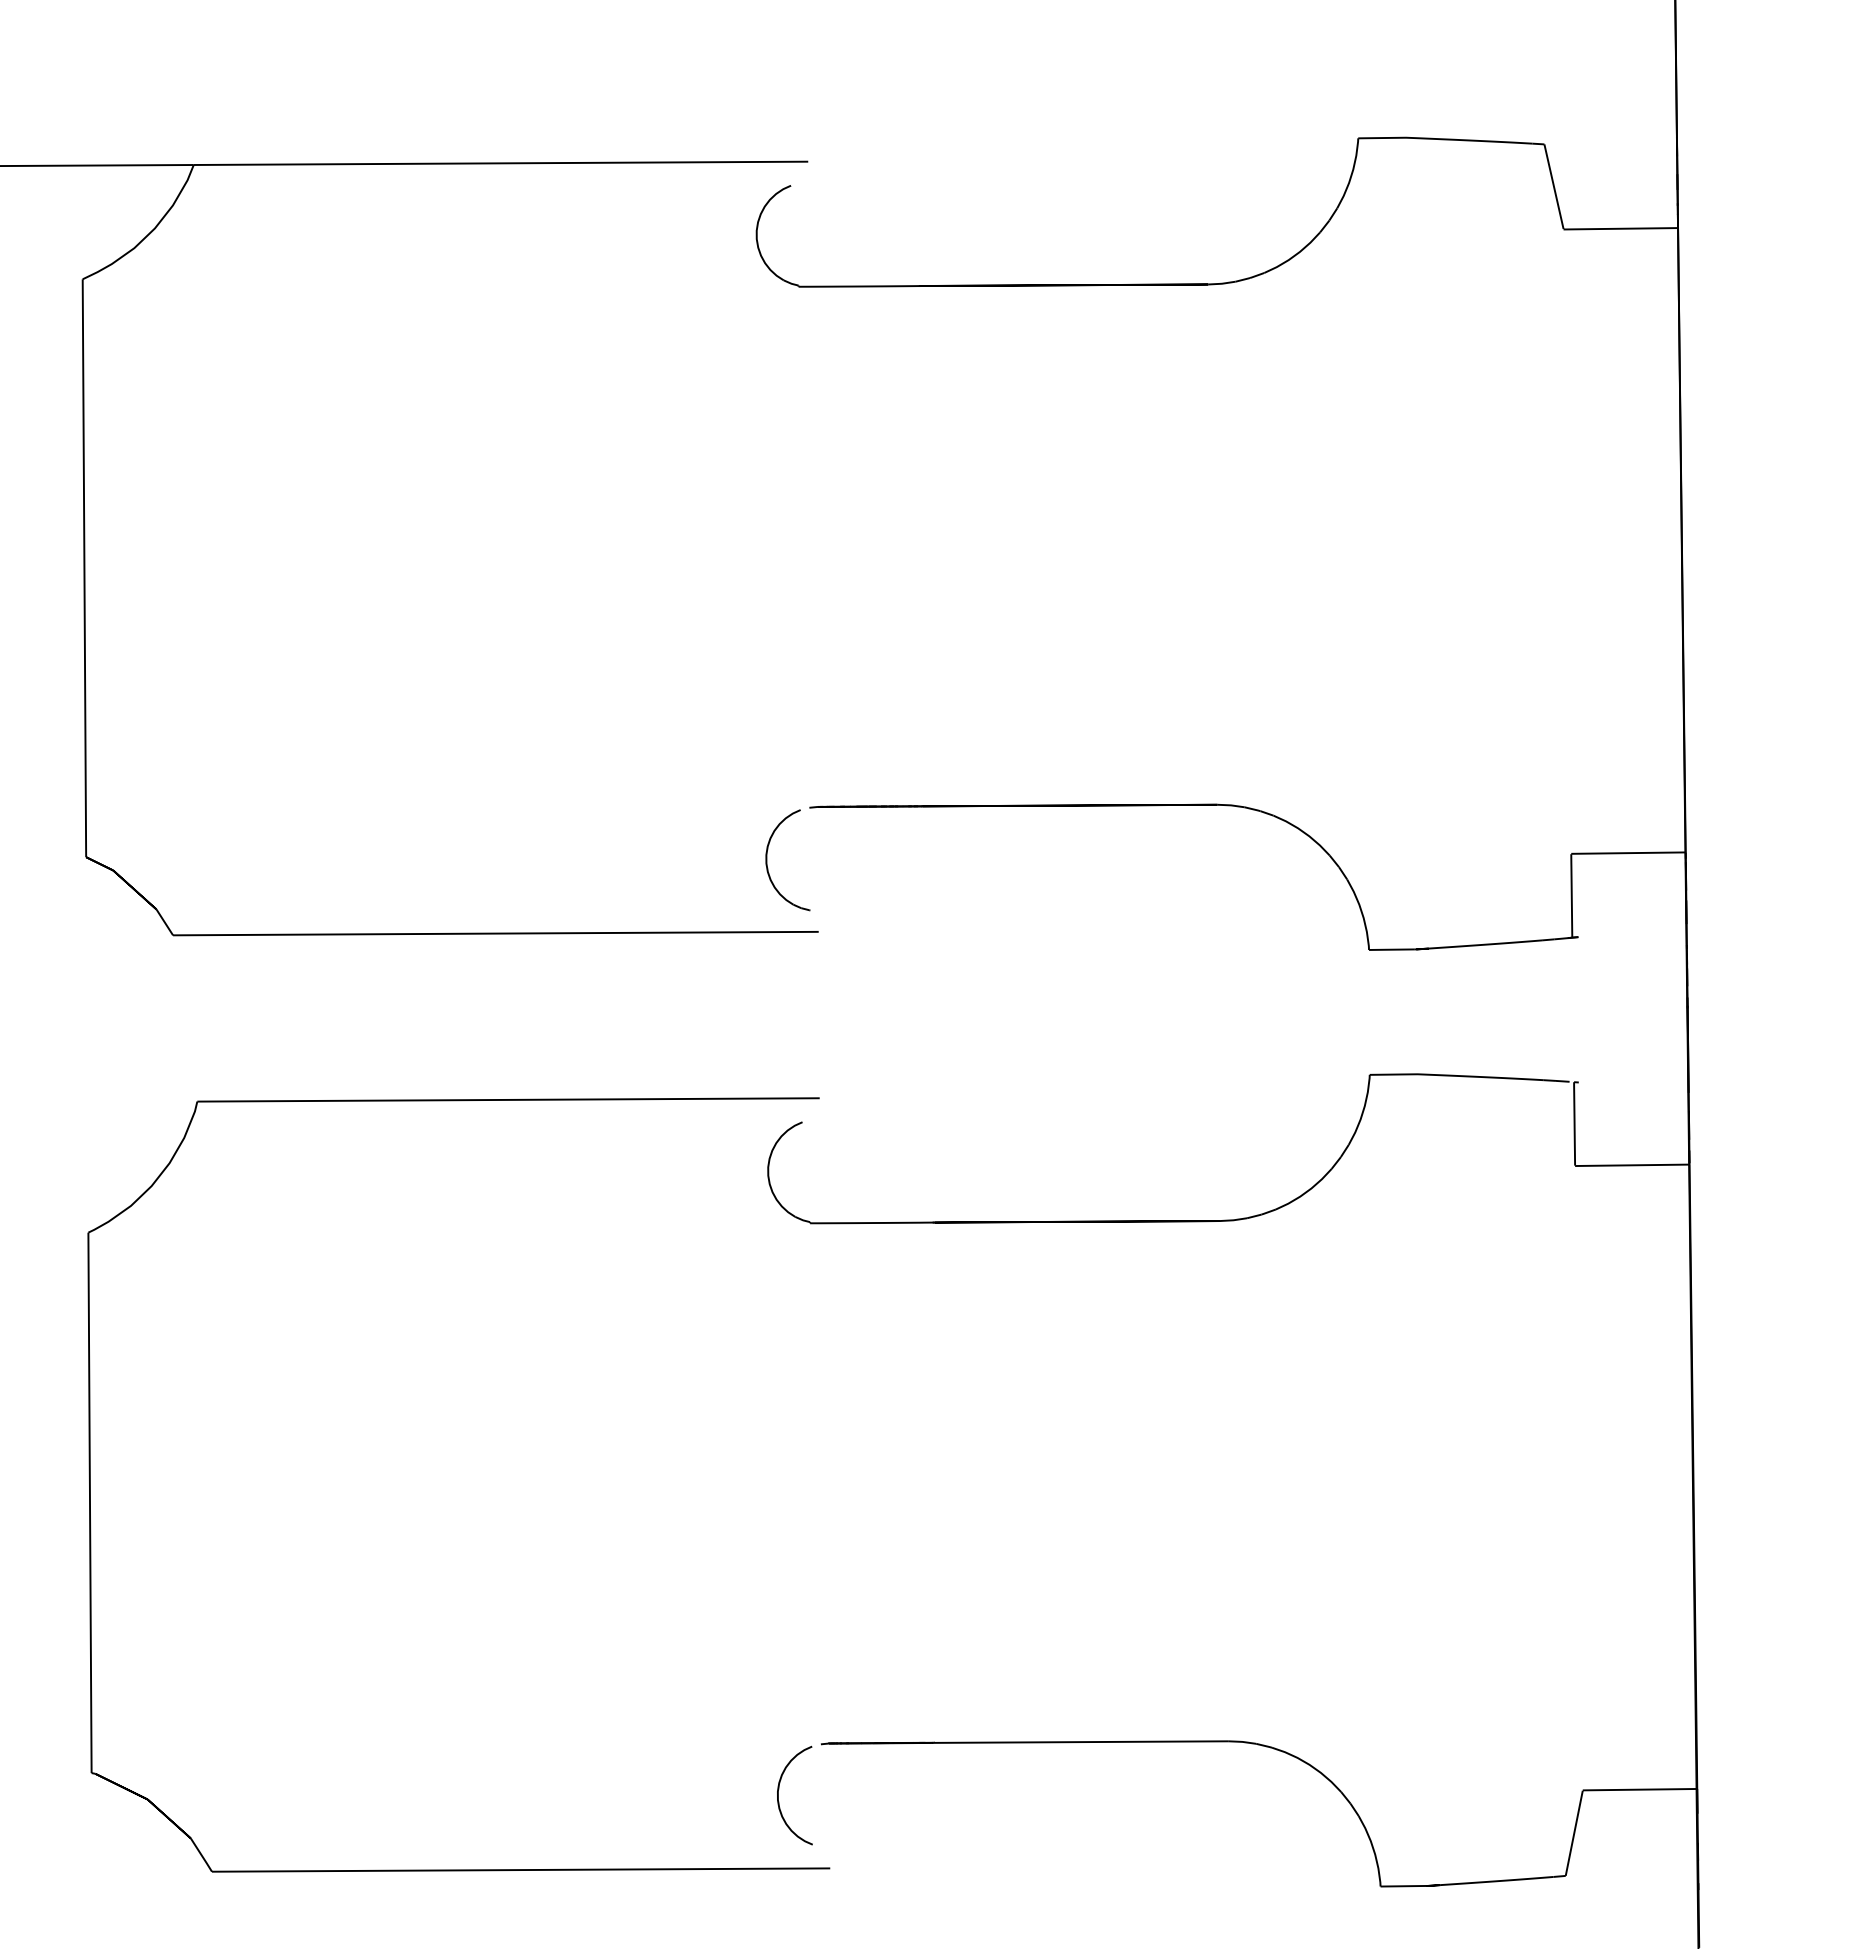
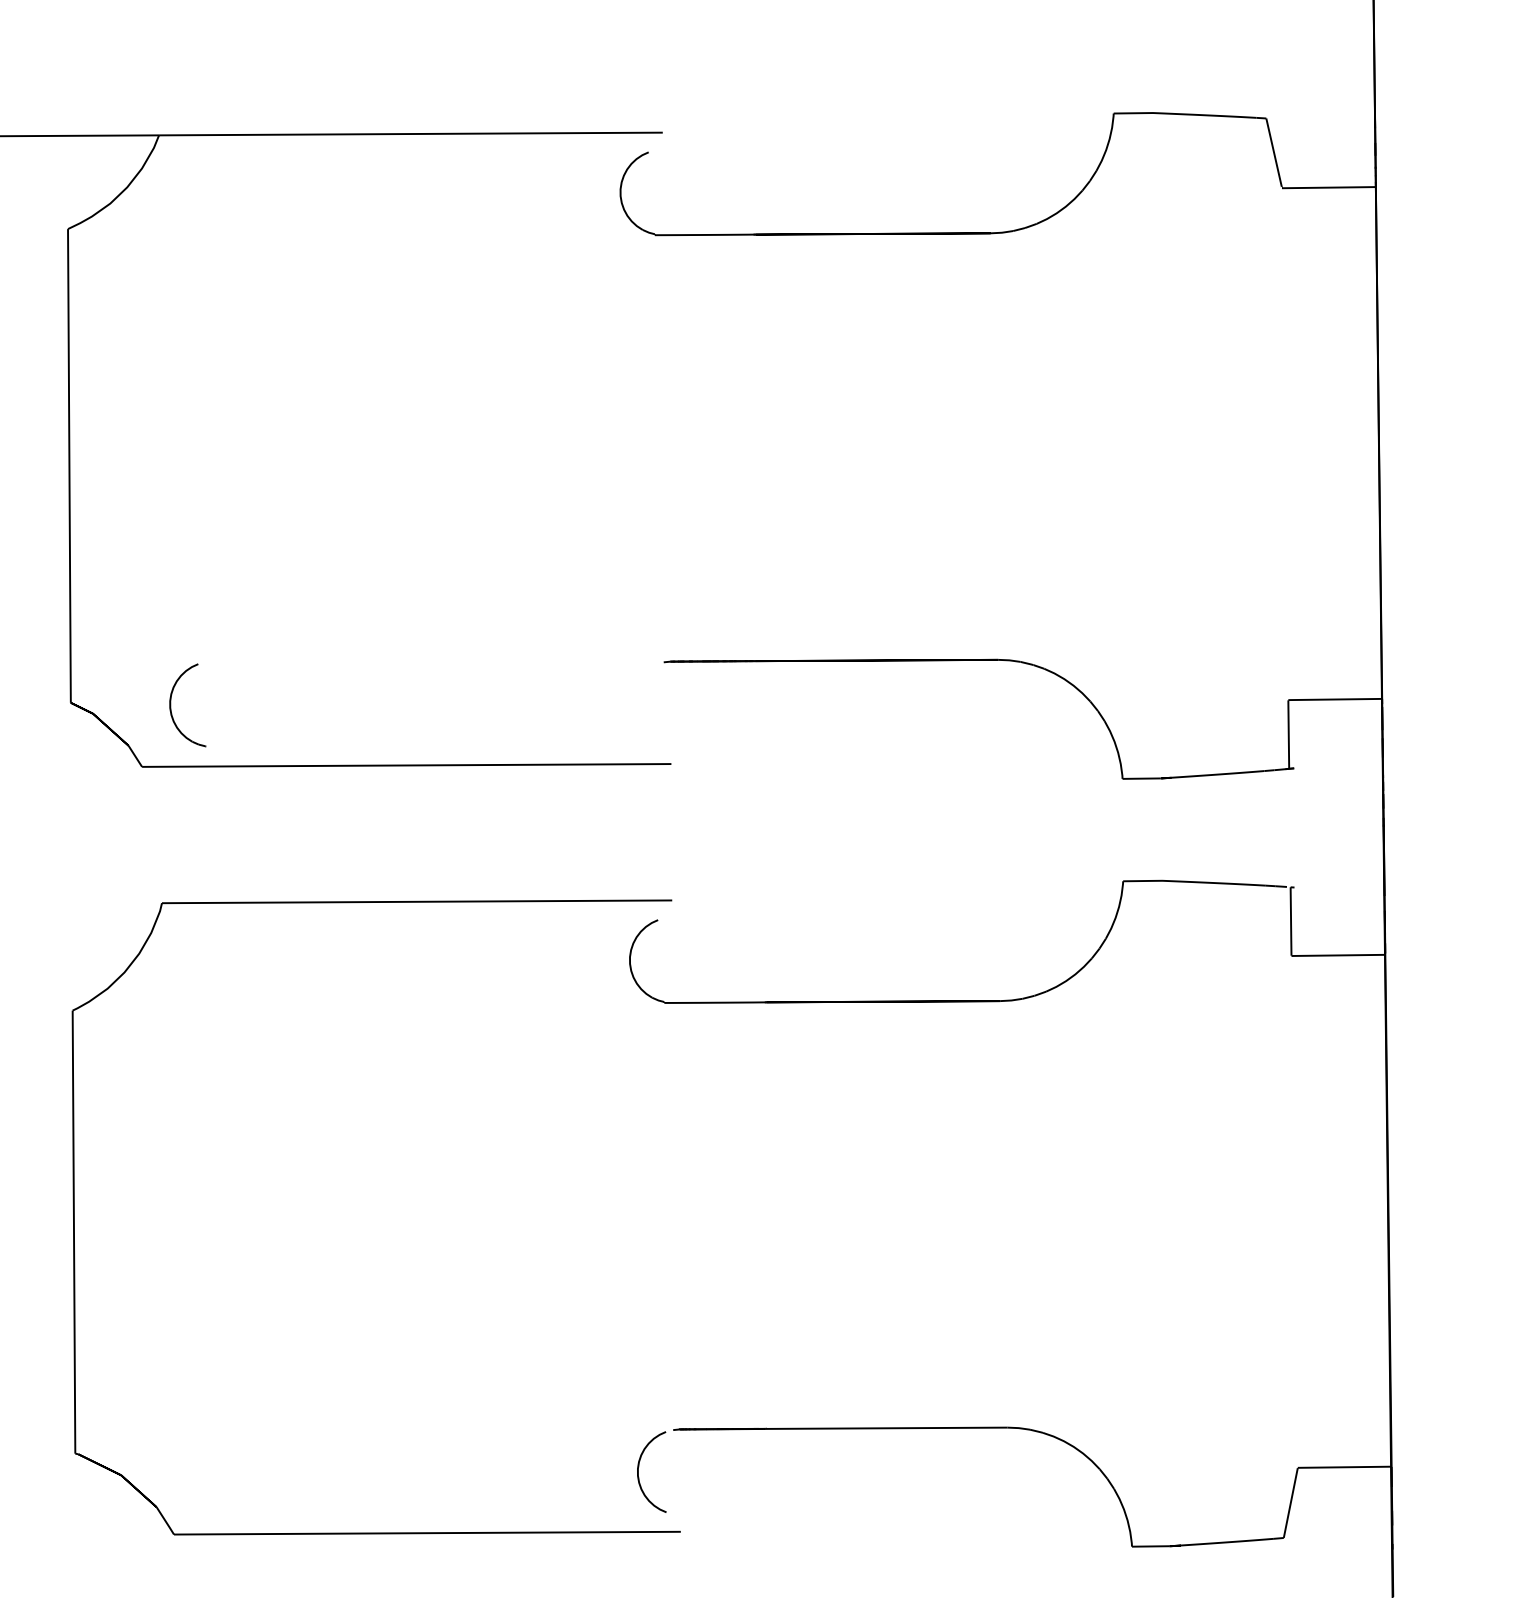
part: (767, 860) -> (171, 705), moved

